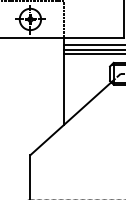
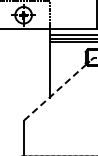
line: (70, 118) -> (54, 92), solid -> dashed

